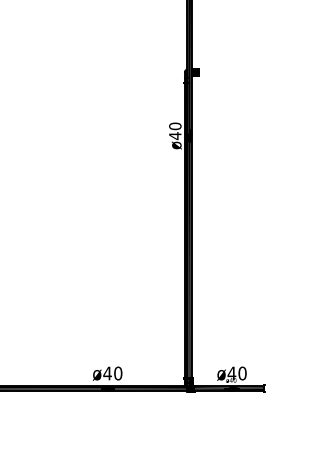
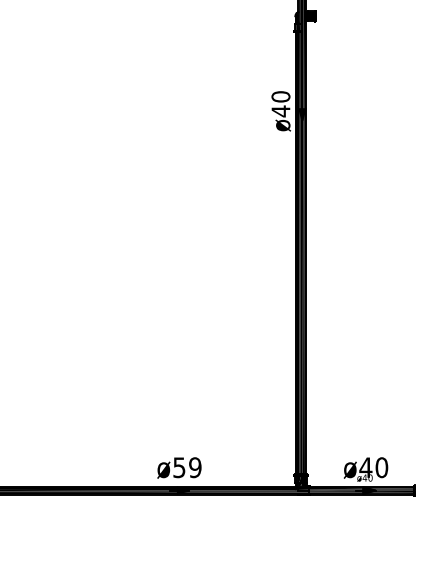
text: (112, 373) -> (186, 467), ø40 -> ø59

